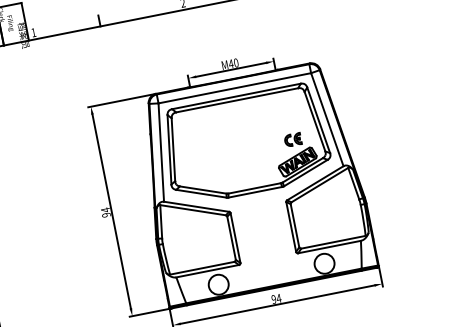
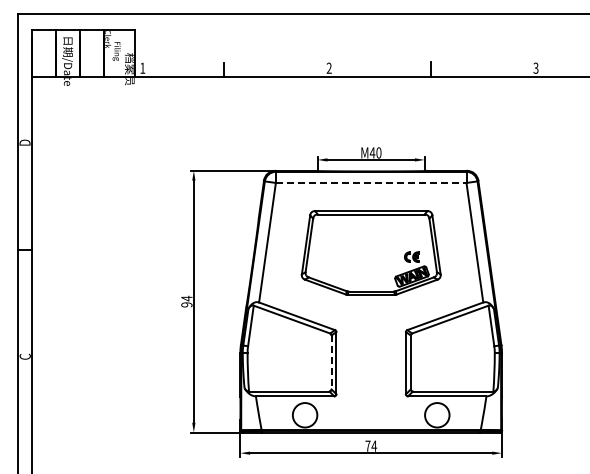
line: (234, 87) -> (371, 182), solid -> dashed
part: (246, 143) -> (371, 252), size x0.7
line: (231, 238) -> (331, 362), solid -> dashed
text: (273, 299) -> (367, 445), 94 -> 74

